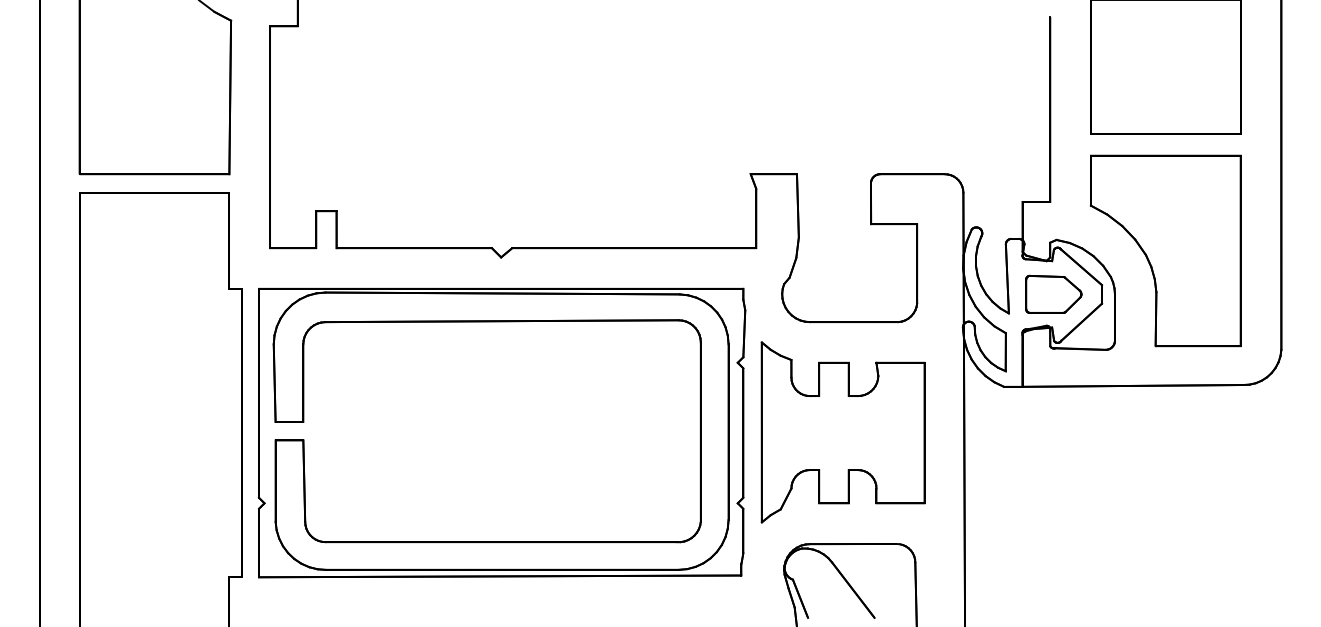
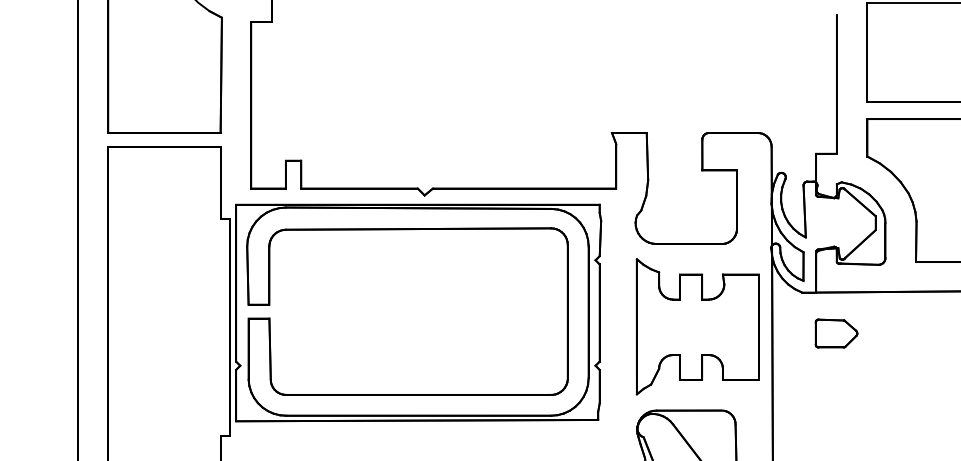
part: (1053, 293) -> (836, 332), moved
part: (501, 432) -> (418, 312), moved
part: (842, 432) -> (697, 326), moved

